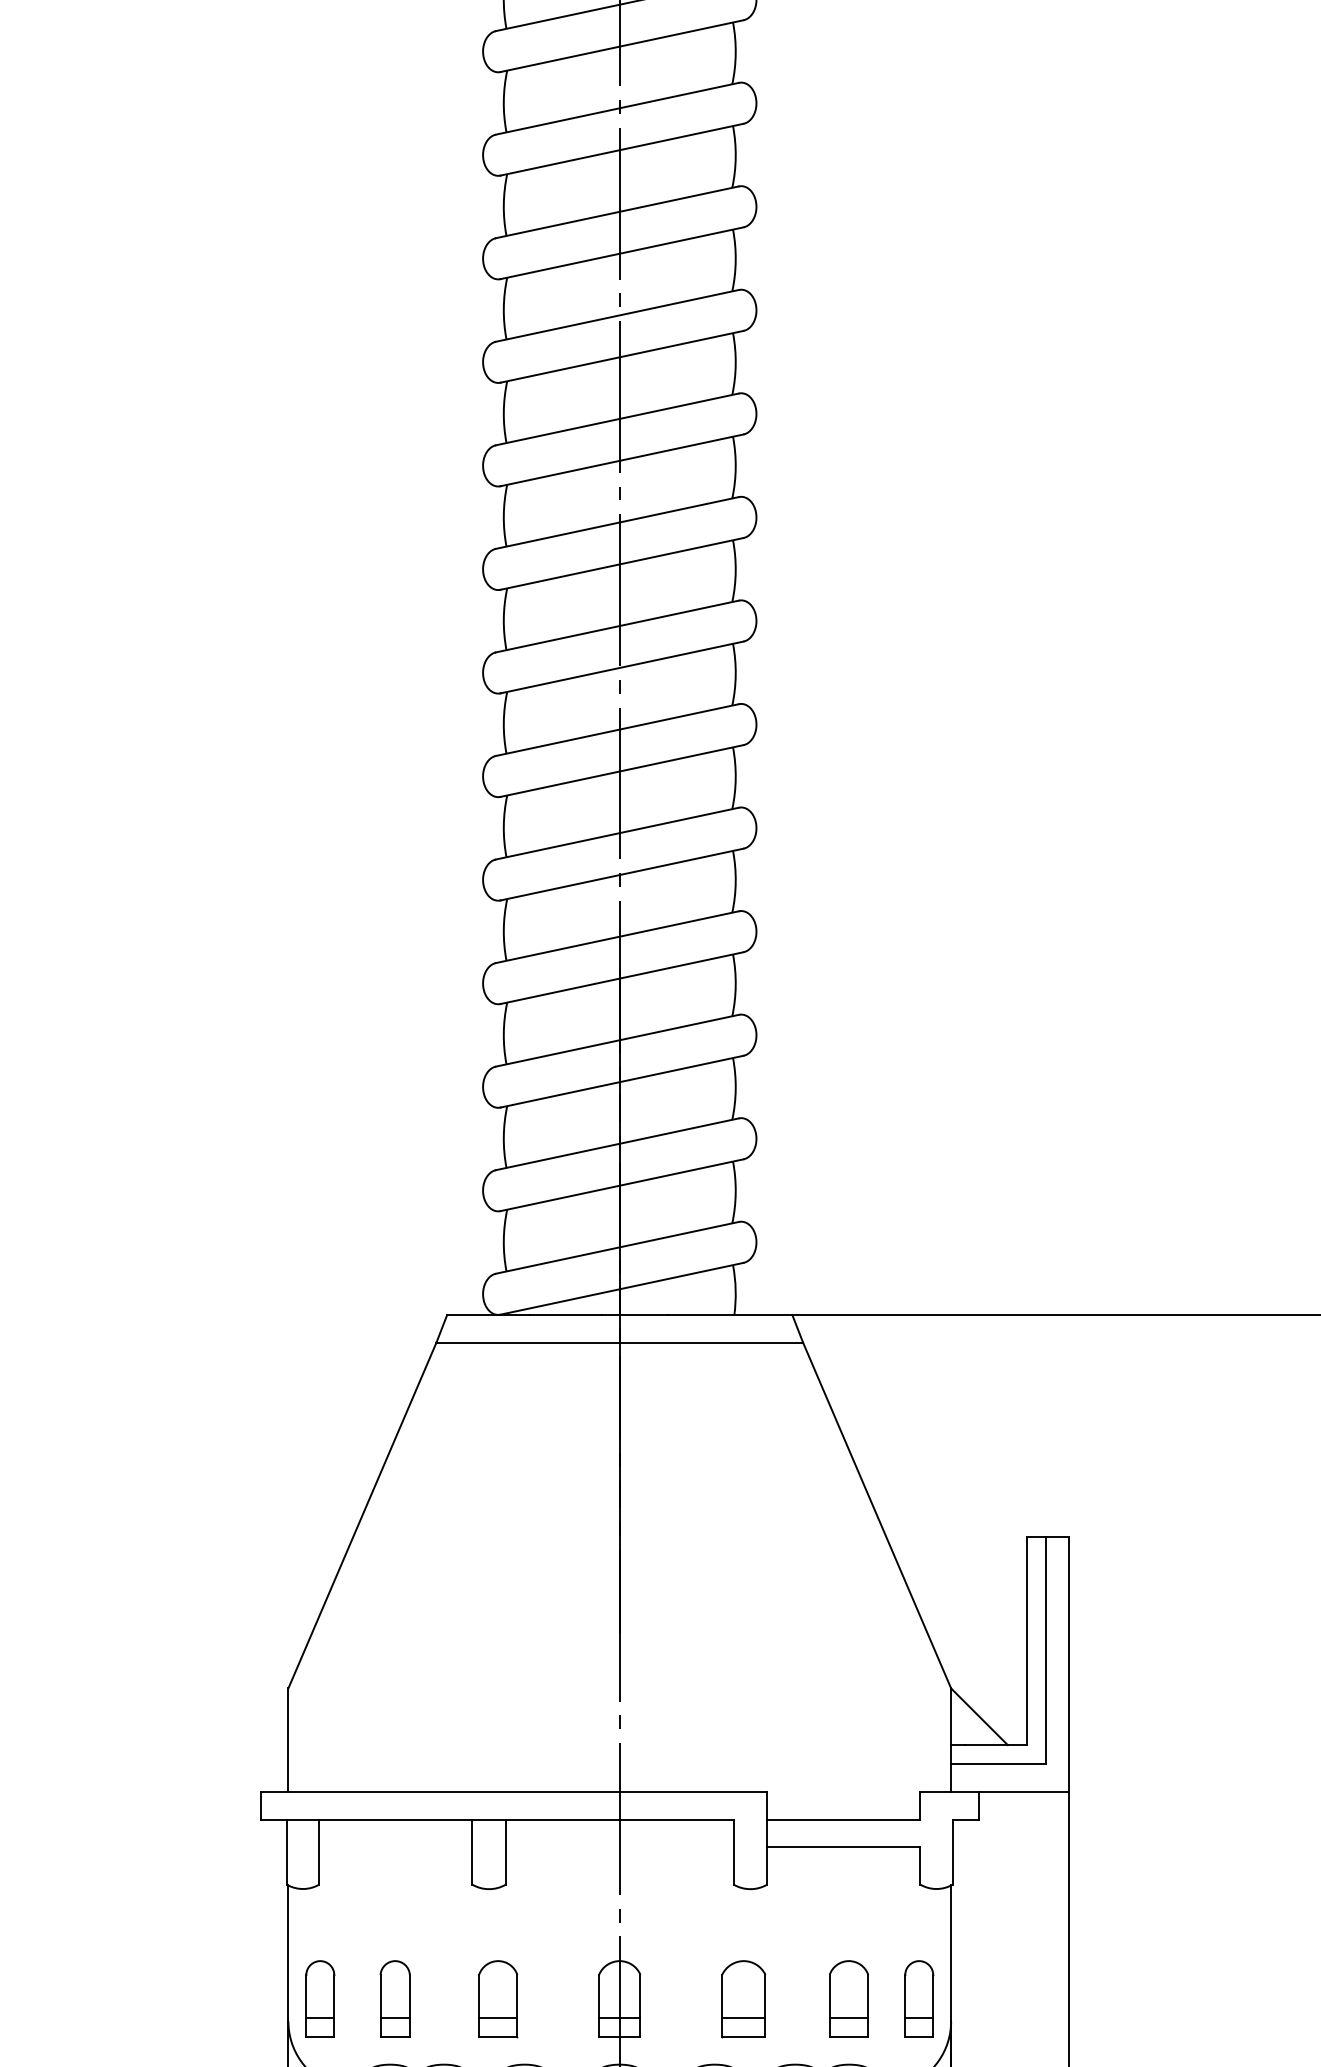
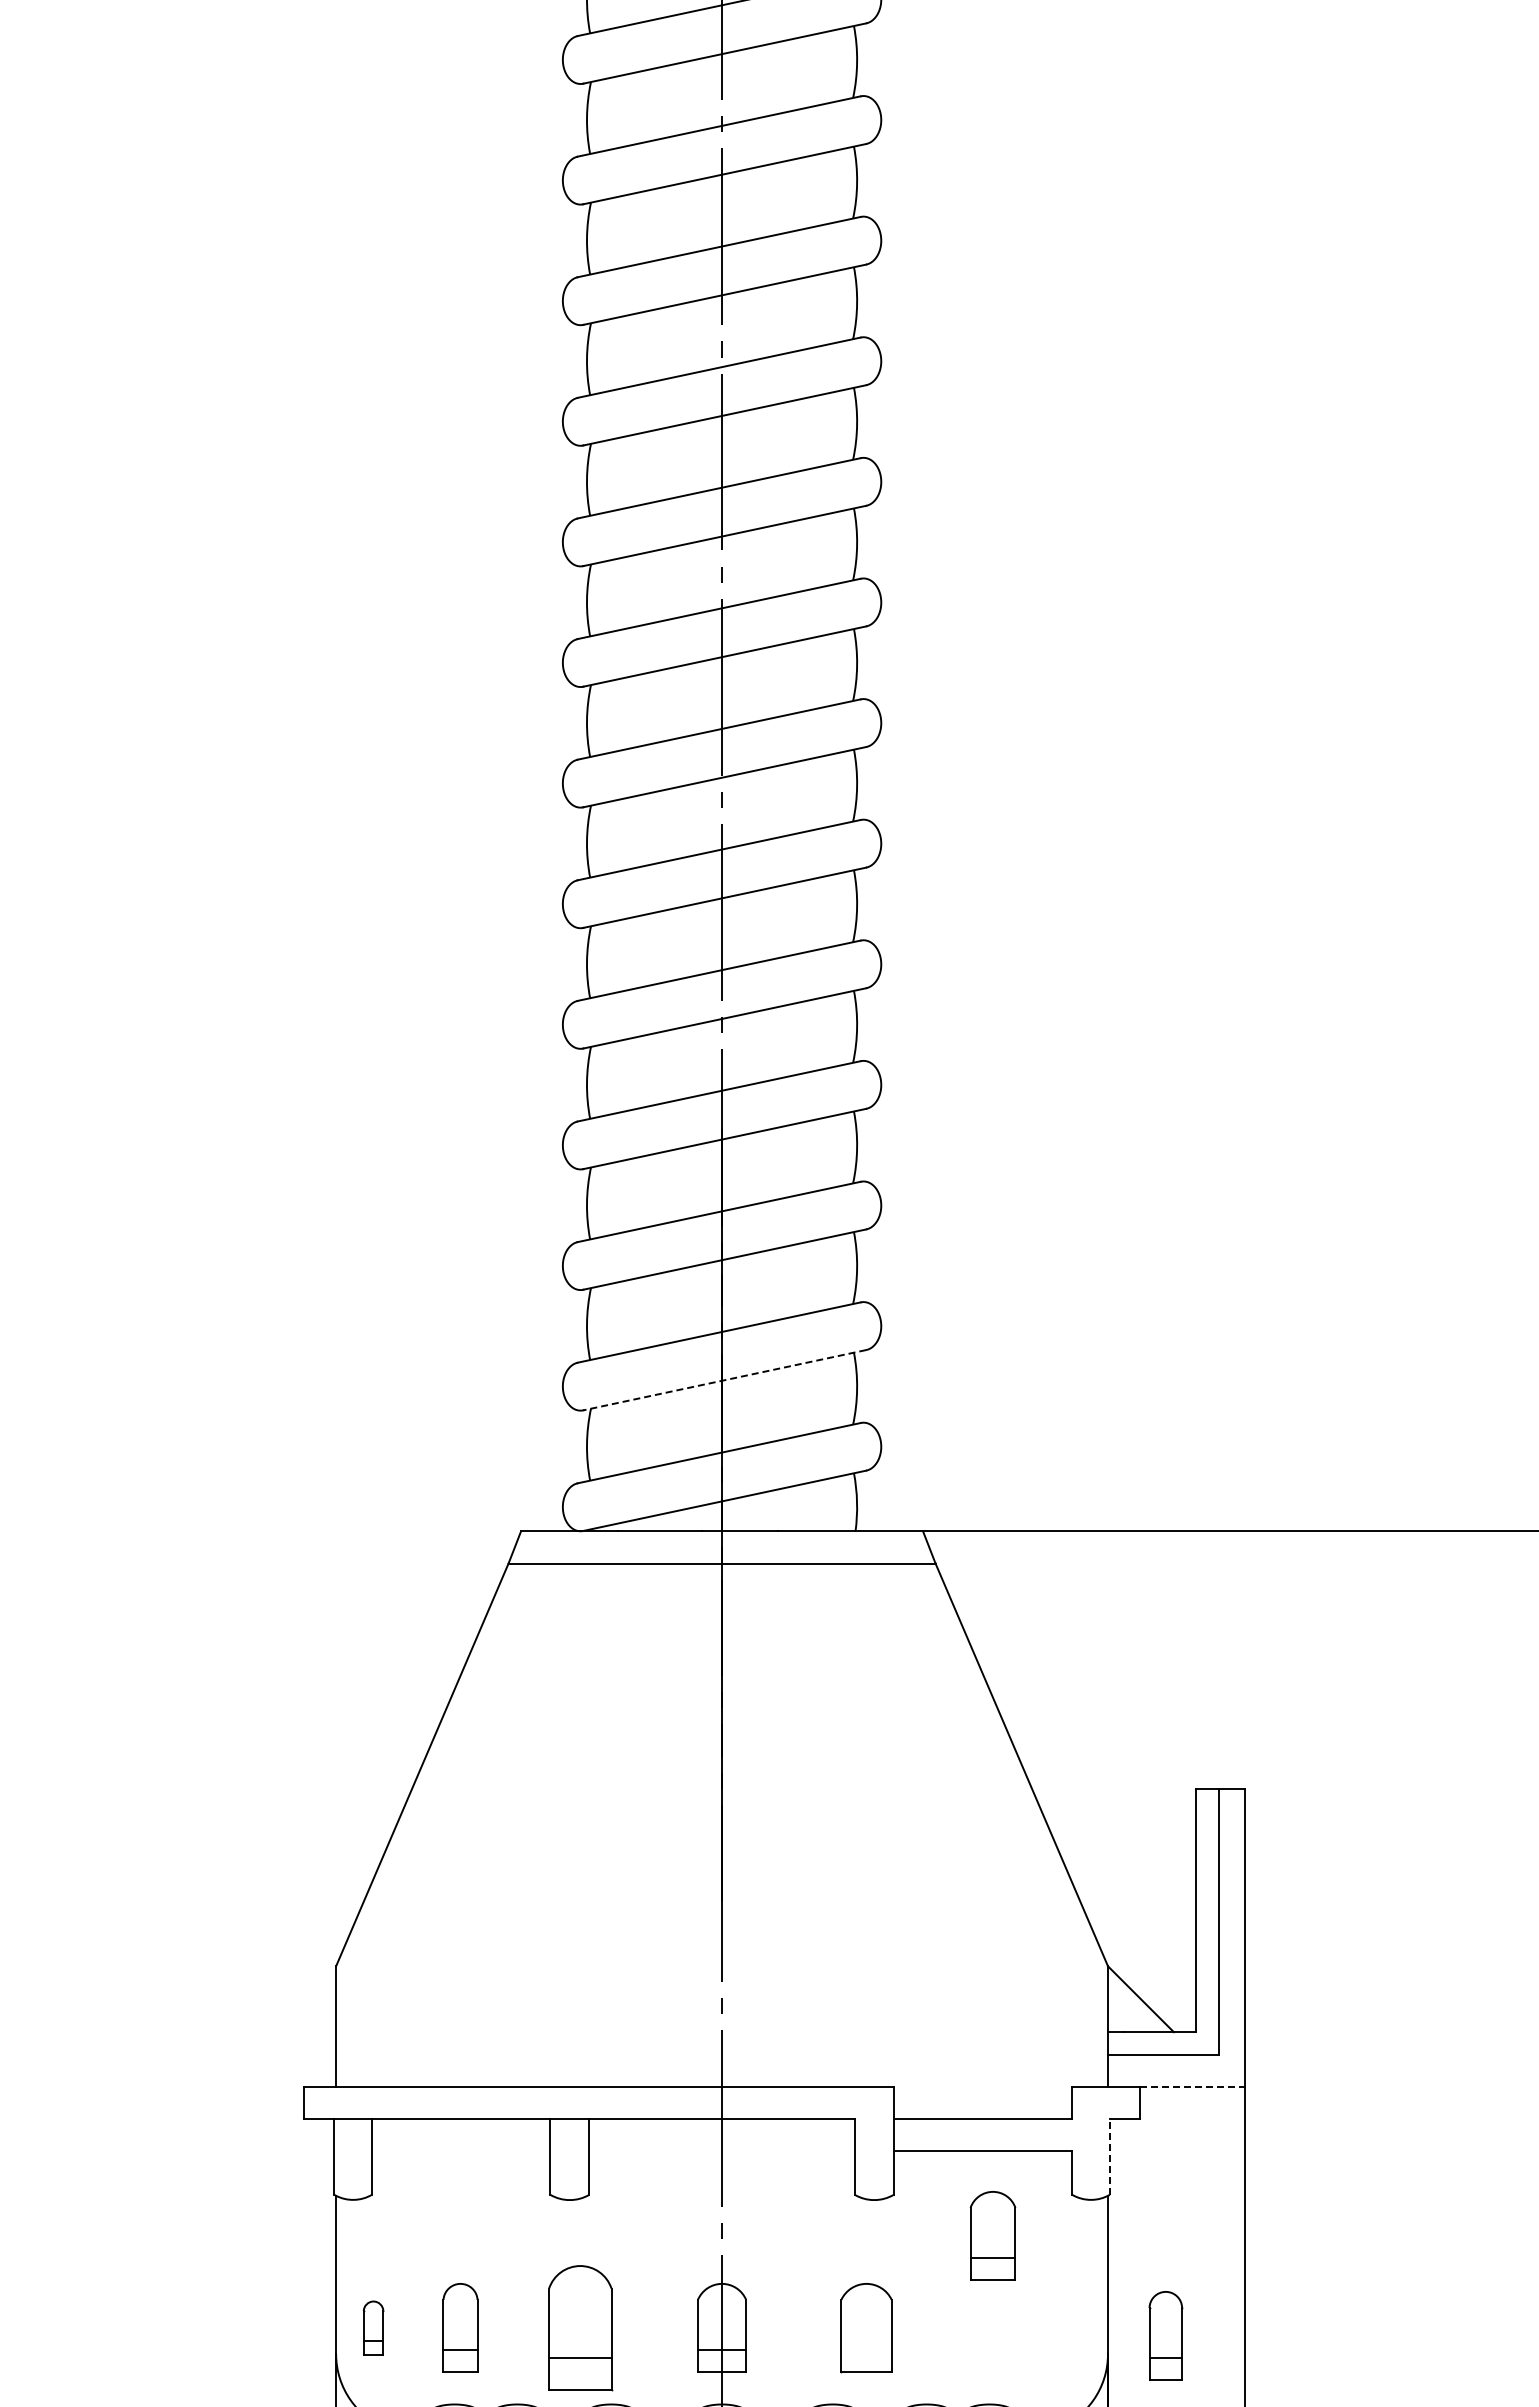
line: (621, 1185) -> (724, 1380), solid -> dashed
line: (1023, 1791) -> (1192, 2086), solid -> dashed
line: (952, 1851) -> (1109, 2156), solid -> dashed
part: (320, 1998) -> (373, 2327), size x0.6
part: (848, 1998) -> (992, 2235), moved
part: (918, 1998) -> (1165, 2335), moved
part: (498, 1999) -> (580, 2328), size x1.4
line: (743, 2017) -> (866, 2349), removed

